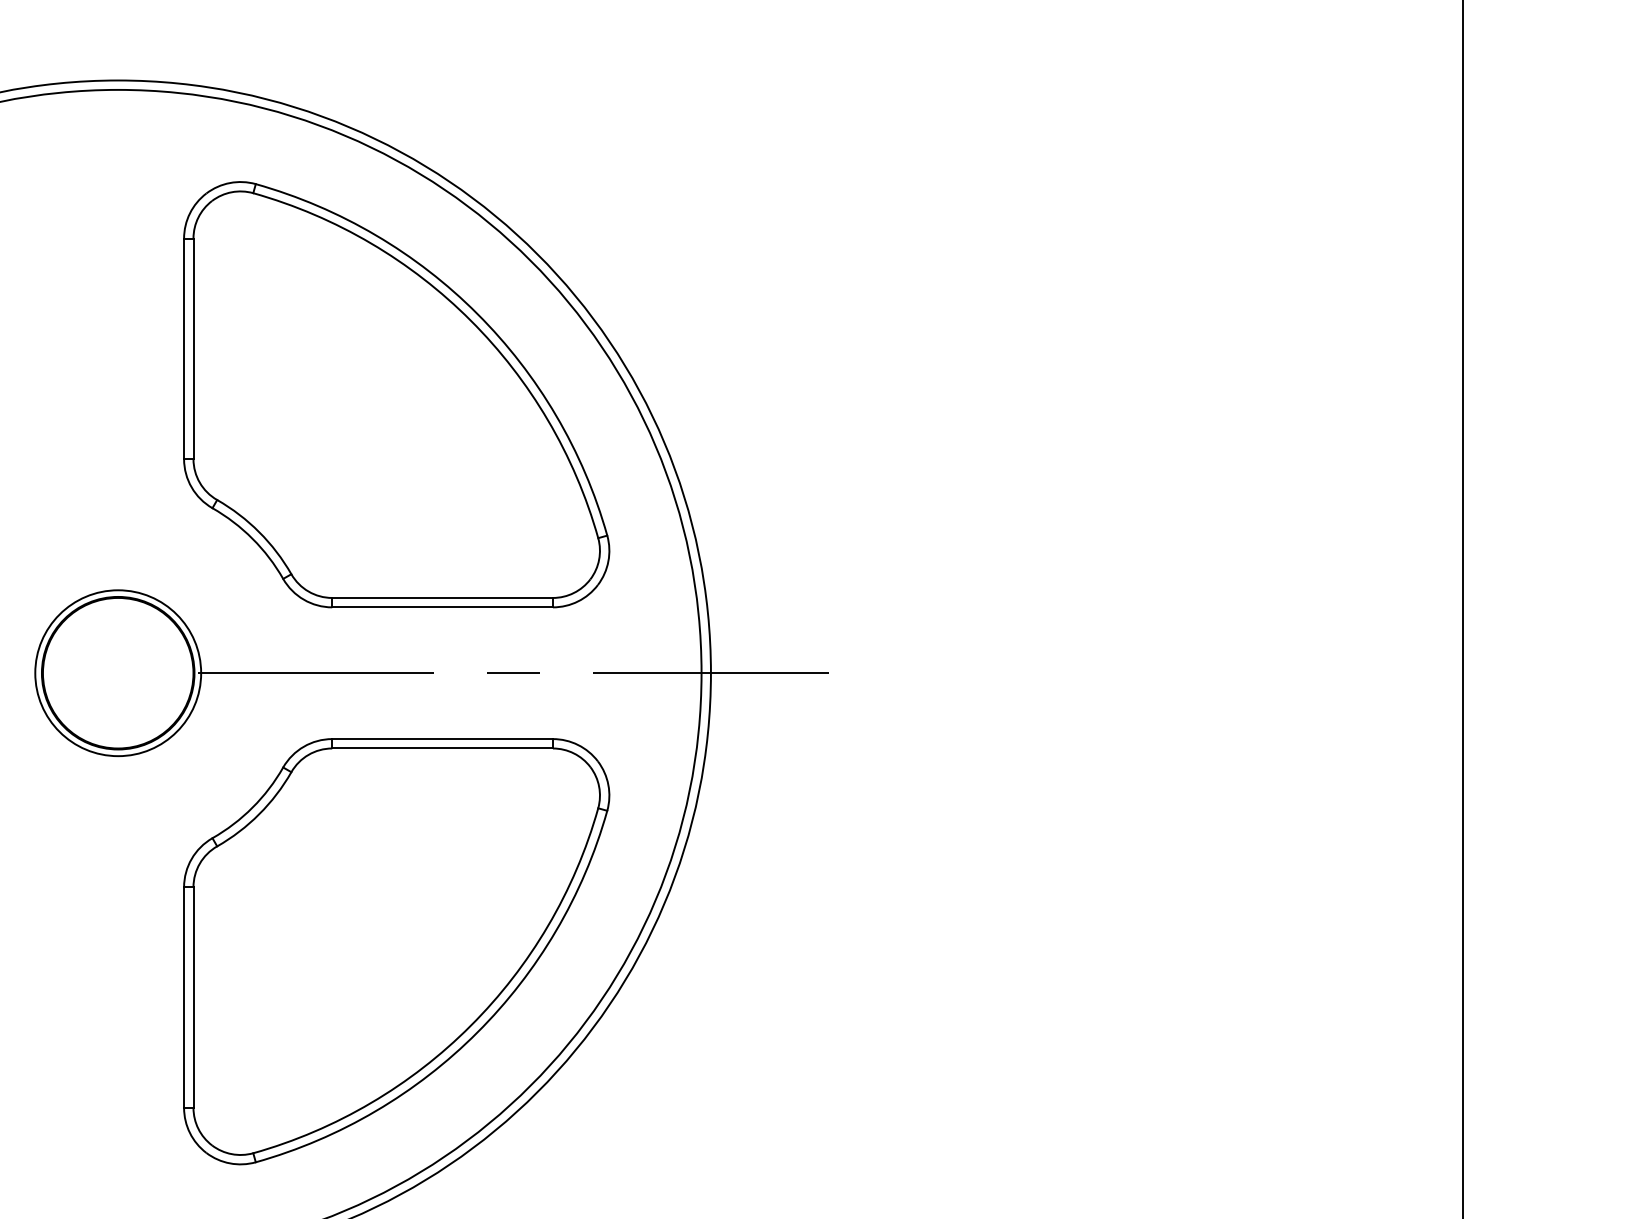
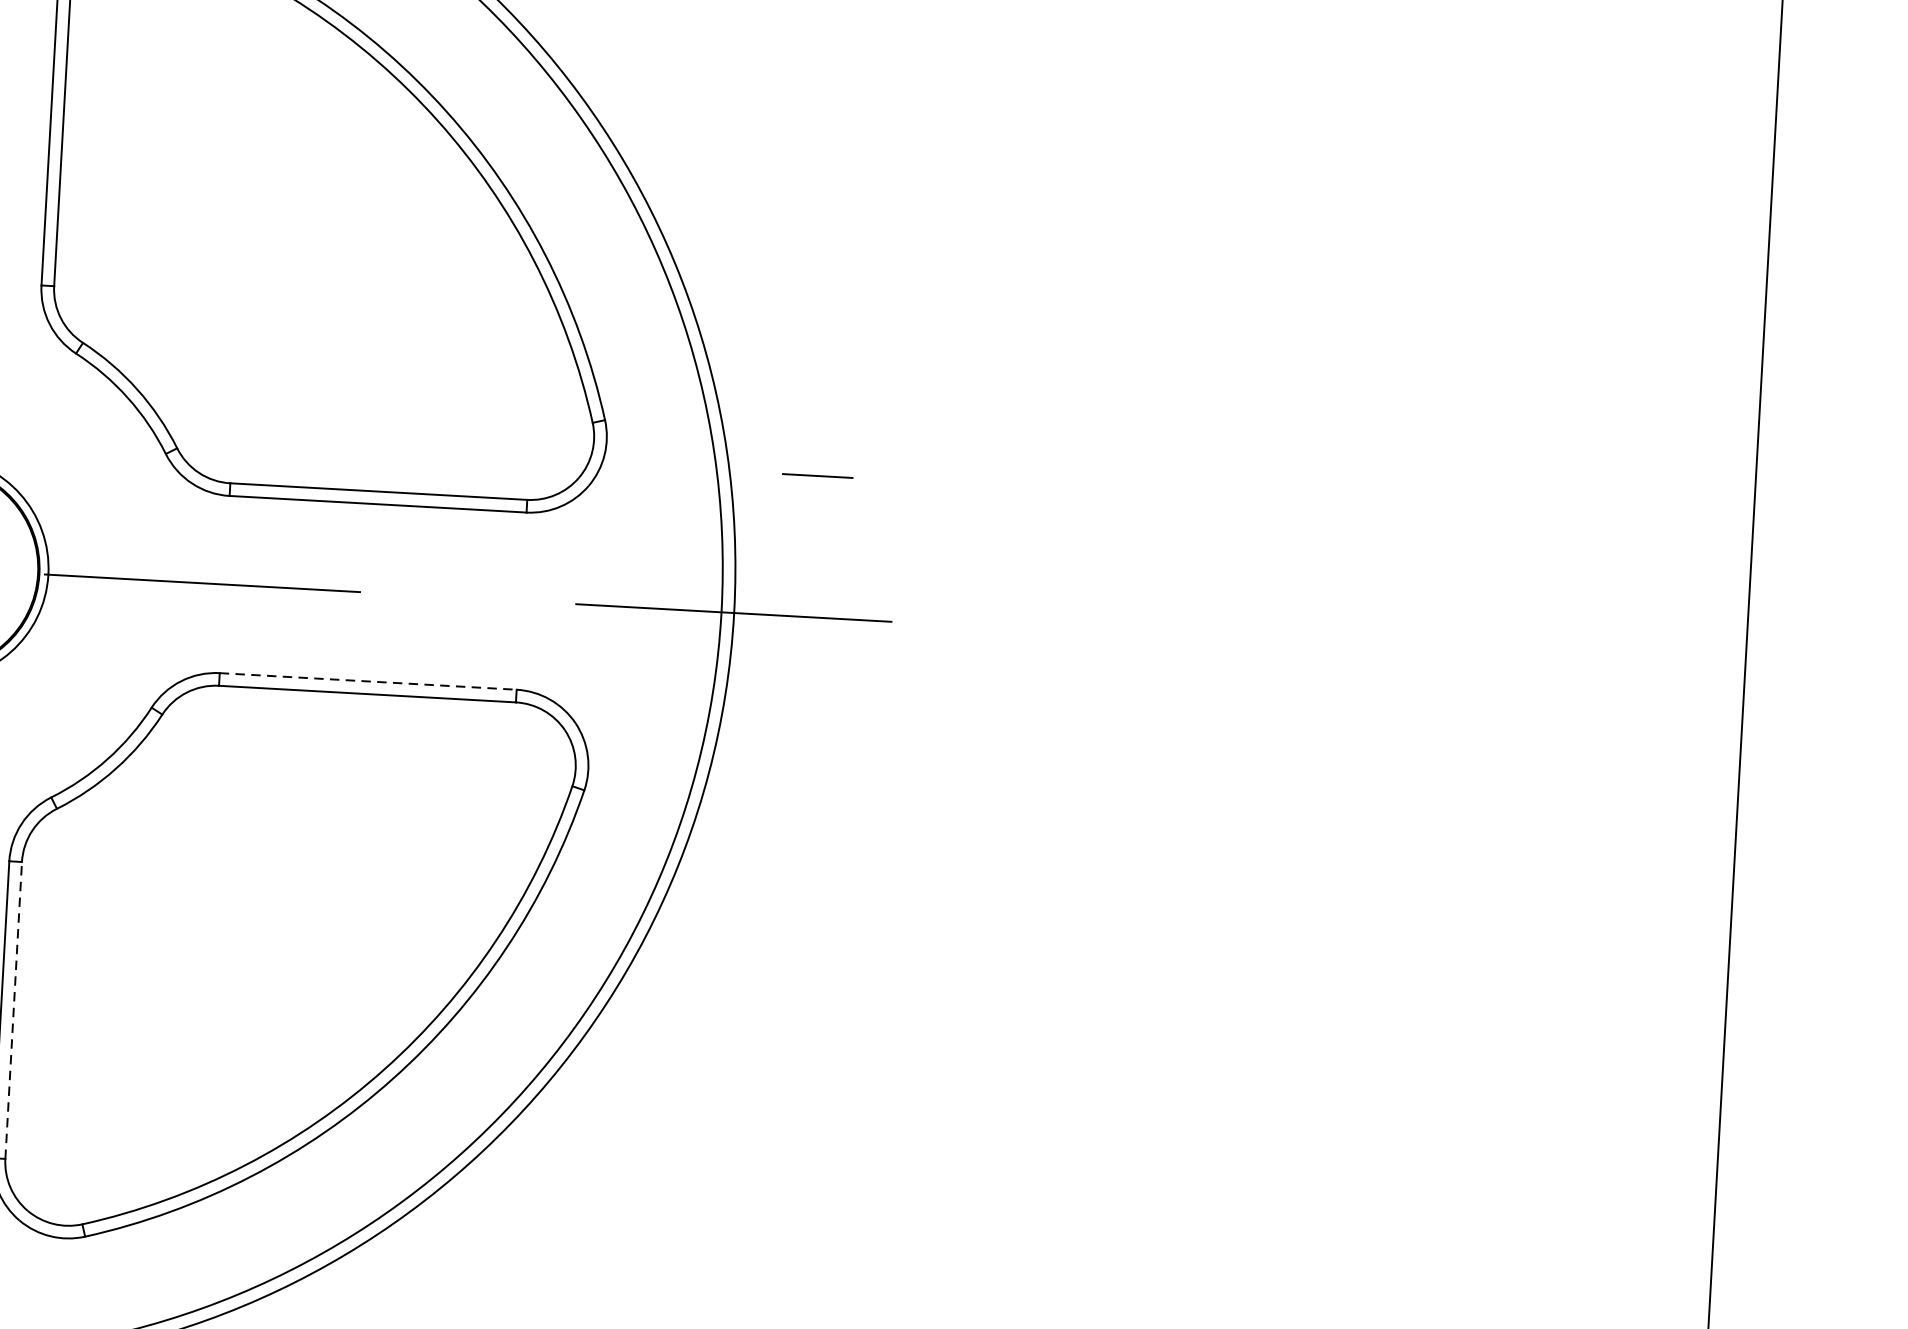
line: (513, 672) -> (818, 475), moved
line: (443, 739) -> (369, 682), solid -> dashed
line: (193, 997) -> (13, 1010), solid -> dashed

